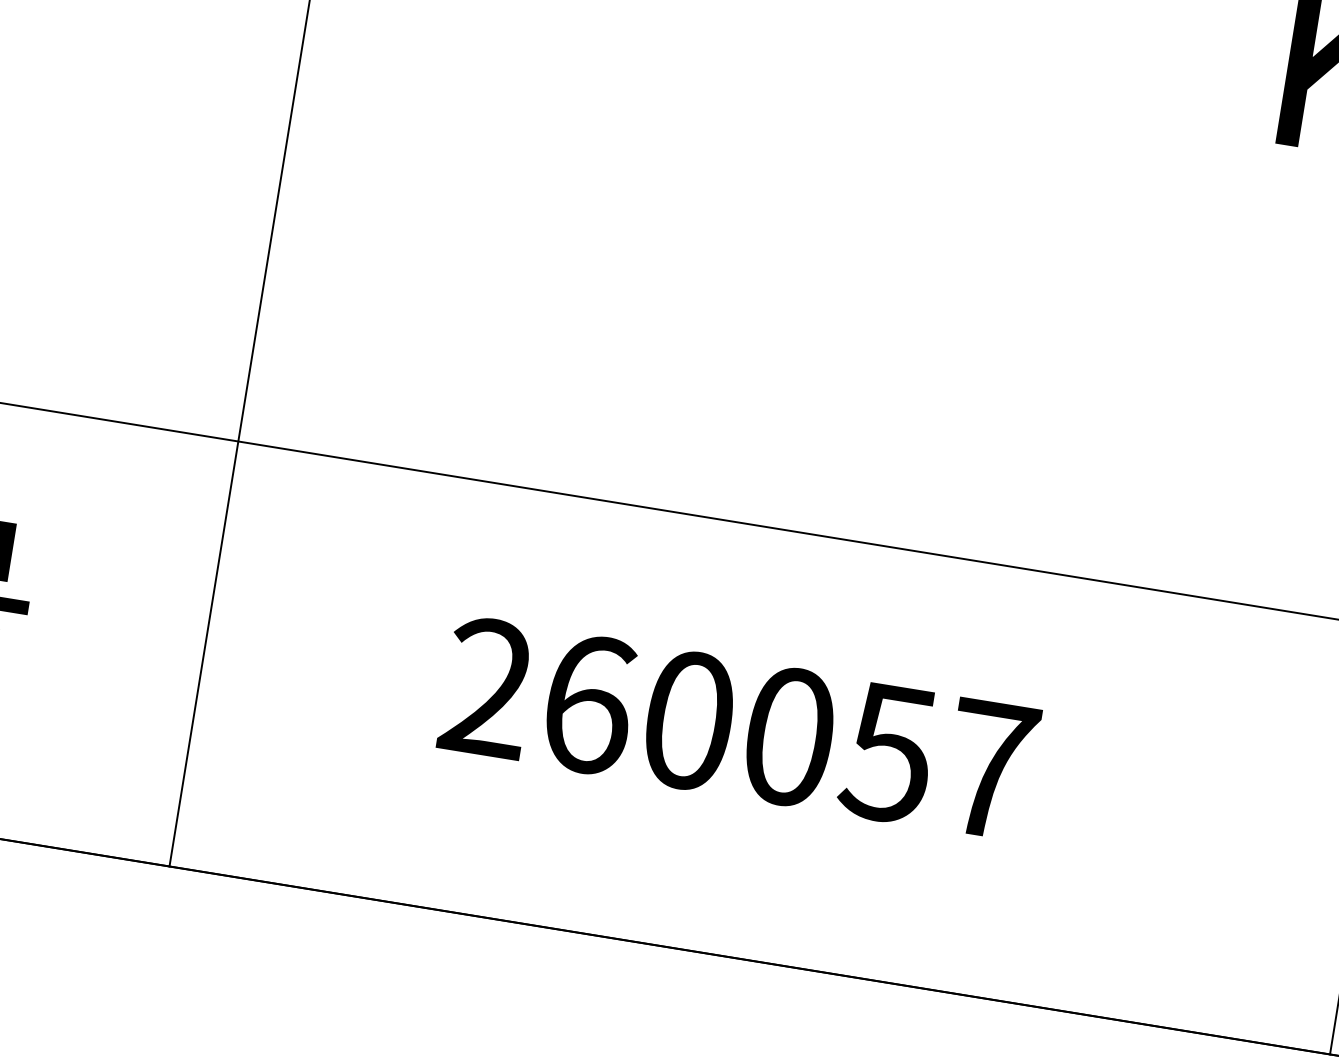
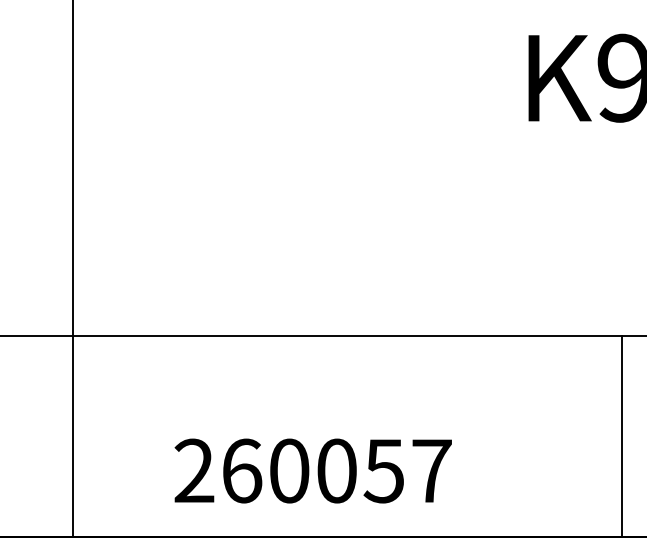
text: (737, 727) -> (312, 470), moved

